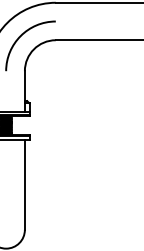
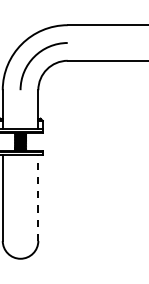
line: (25, 185) -> (38, 198), solid -> dashed

